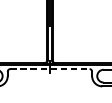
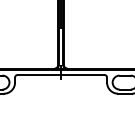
line: (50, 68) -> (61, 74), dashed -> solid

